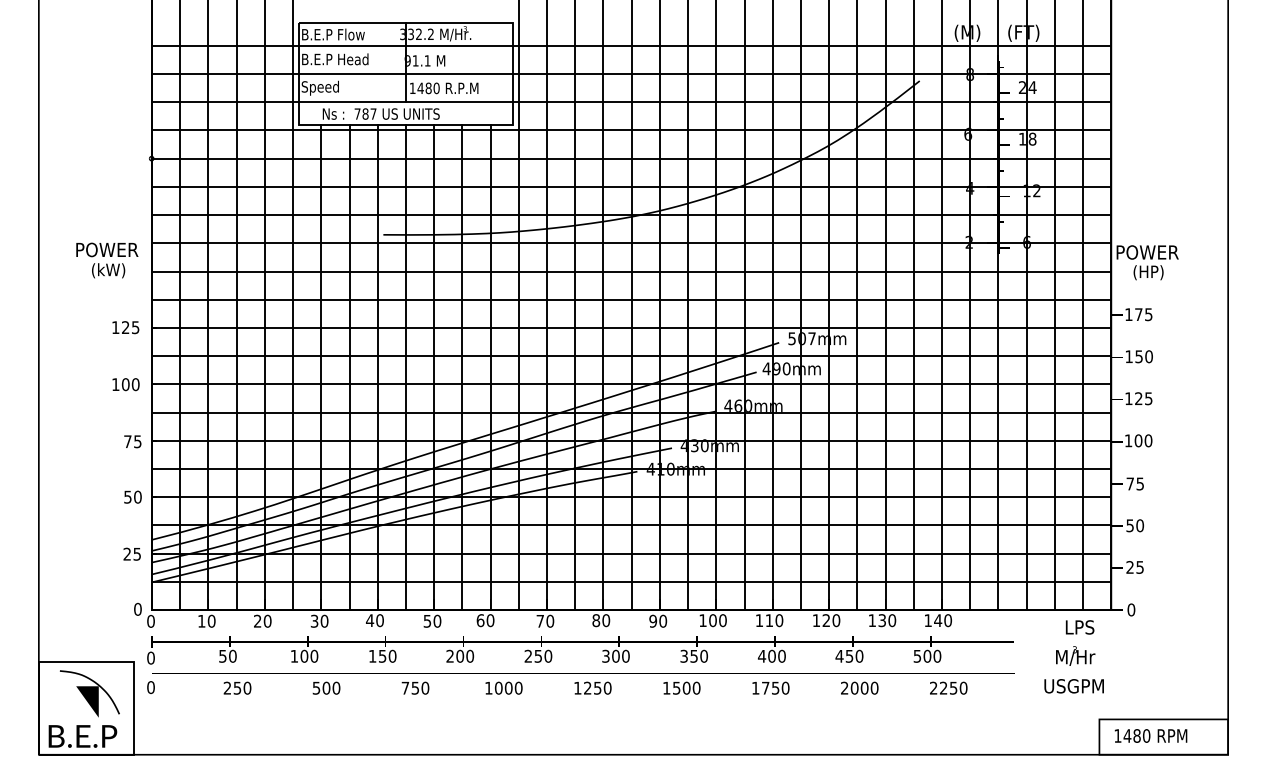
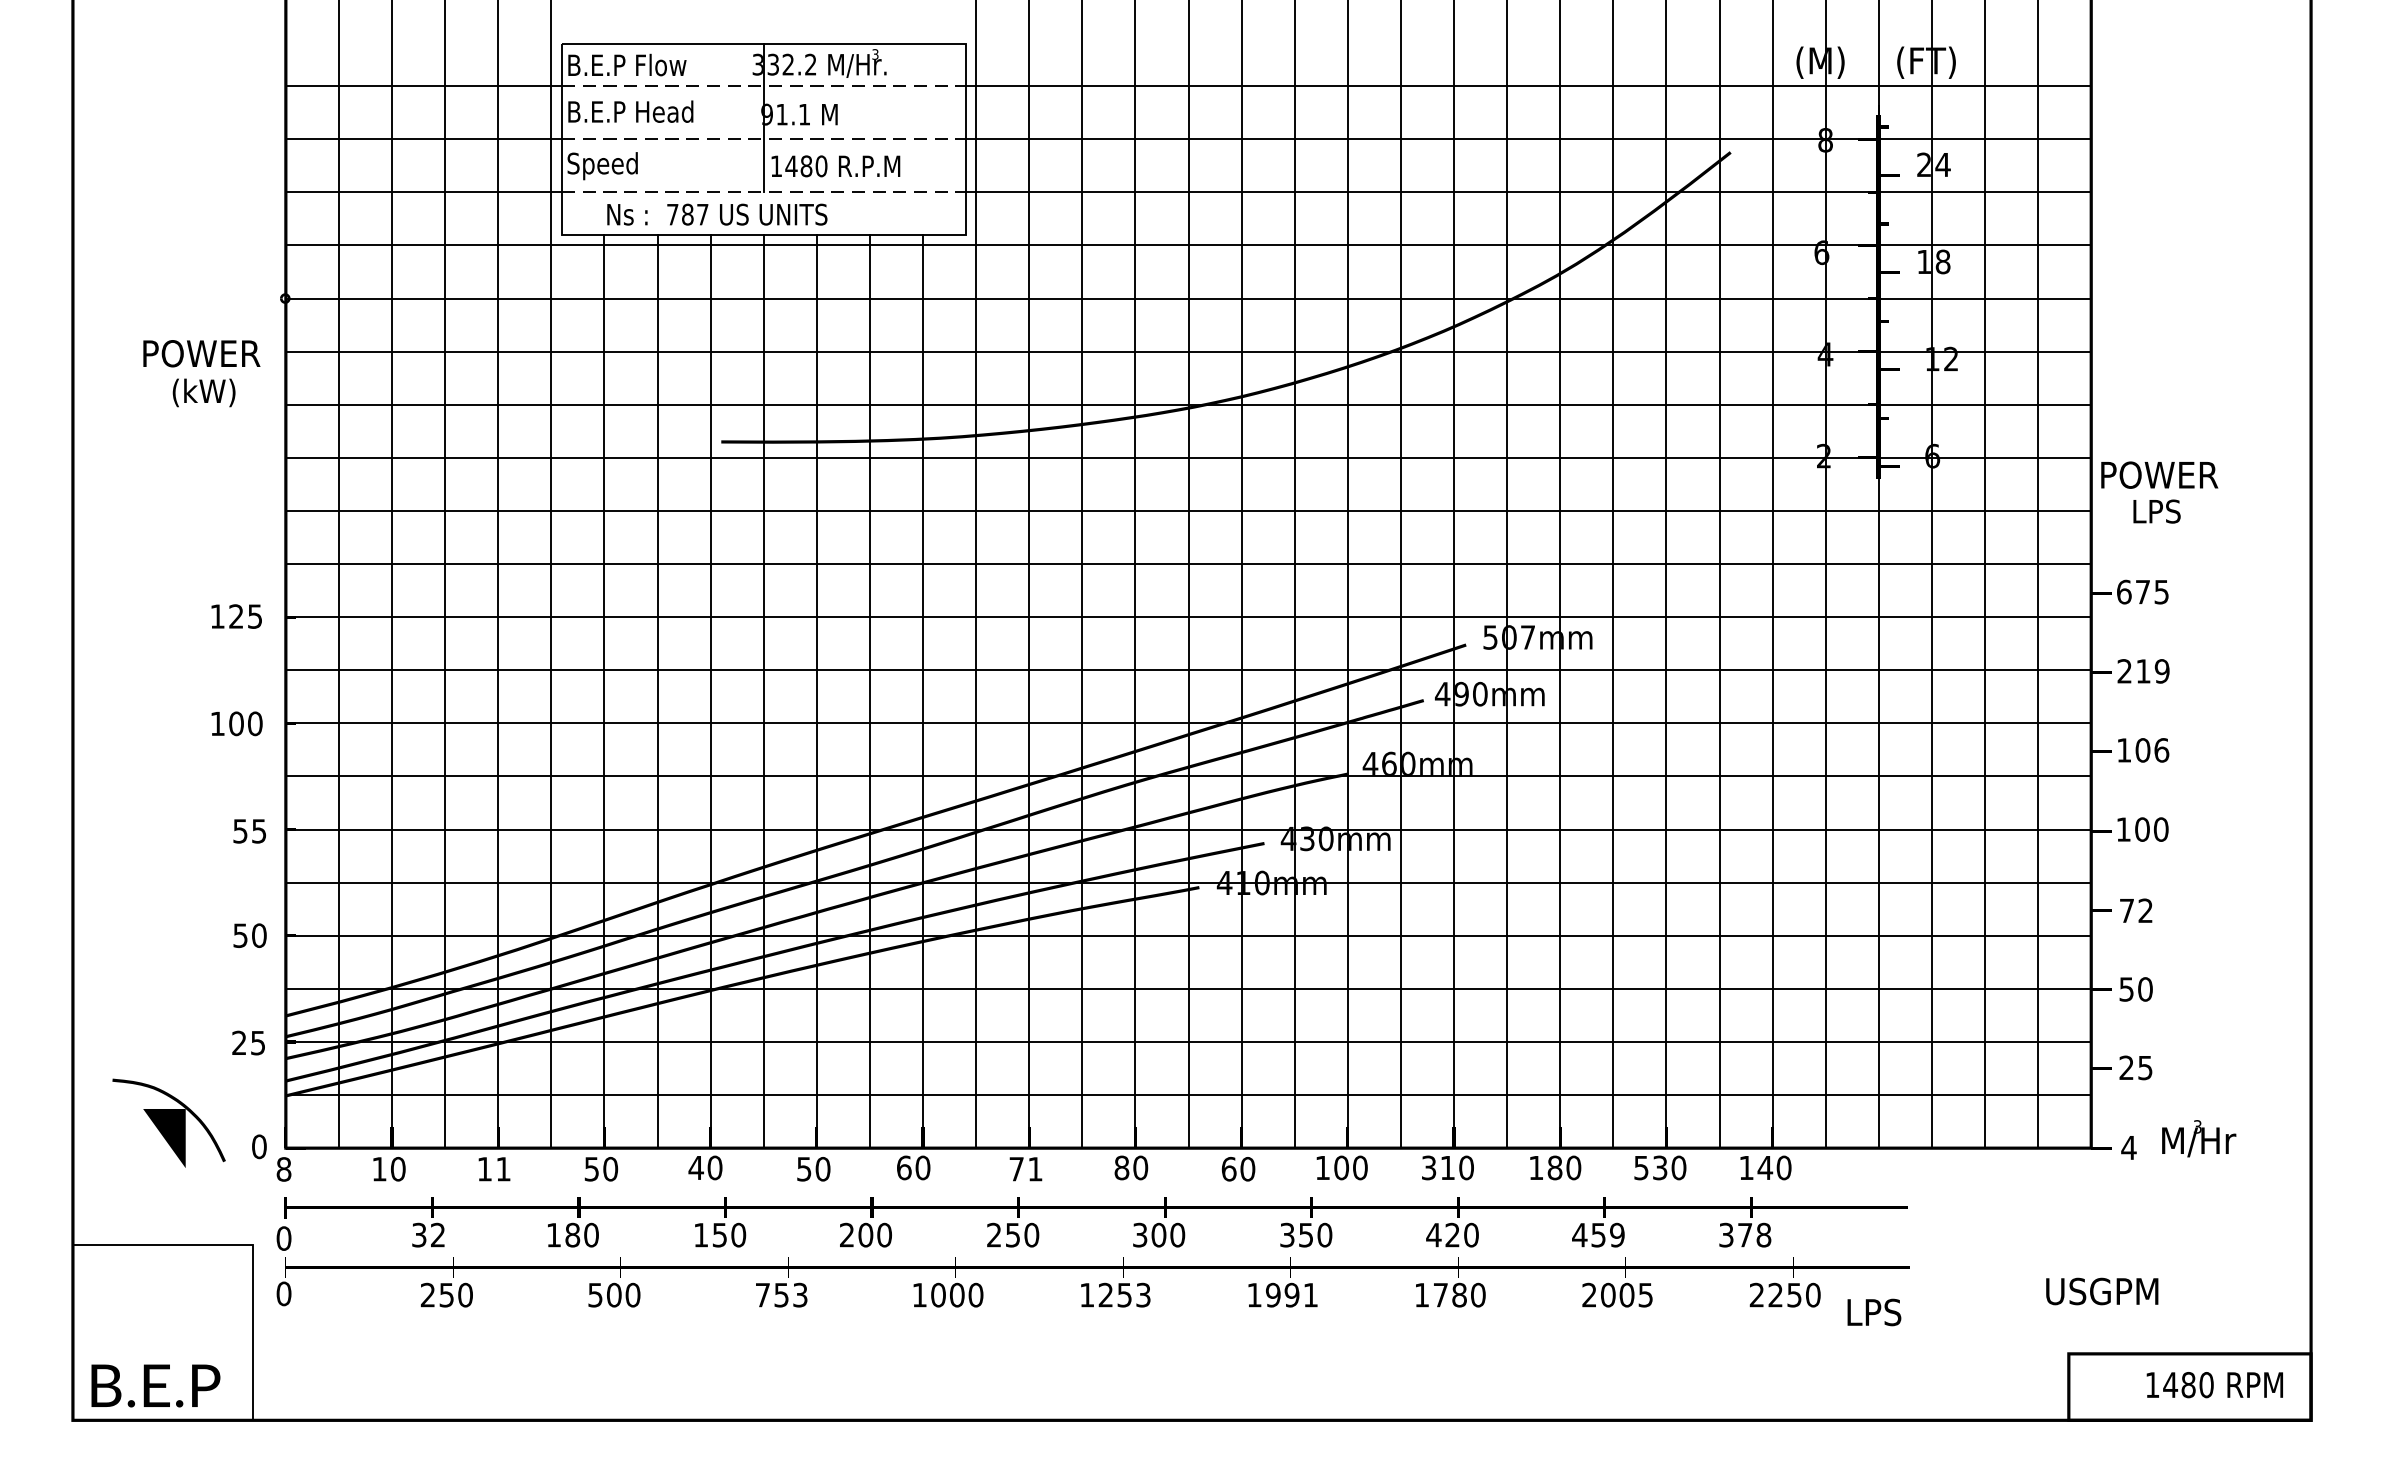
line: (406, 45) -> (764, 85), solid -> dashed
line: (406, 74) -> (764, 140), solid -> dashed
line: (406, 102) -> (764, 192), solid -> dashed
text: (107, 260) -> (202, 373), moved
text: (1148, 272) -> (2161, 512), (HP) -> LPS
text: (1128, 314) -> (2123, 591), 175 -> 675
text: (1138, 356) -> (2142, 670), 150 -> 219
text: (1143, 398) -> (2151, 749), 125 -> 106
text: (127, 441) -> (239, 830), 75 -> 55
text: (1139, 483) -> (2144, 909), 75 -> 72
text: (1131, 609) -> (2129, 1147), 0 -> 4
text: (262, 620) -> (493, 1167), 20 -> 11
text: (314, 620) -> (591, 1167), 30 -> 50
text: (550, 620) -> (1035, 1167), 70 -> 71
text: (653, 620) -> (1229, 1167), 90 -> 60
text: (759, 620) -> (1429, 1167), 110 -> 310
text: (826, 620) -> (1555, 1167), 120 -> 180
text: (871, 620) -> (1639, 1167), 130 -> 530
text: (150, 621) -> (283, 1169), 0 -> 8
text: (1079, 627) -> (1873, 1312), moved
text: (227, 655) -> (427, 1233), 50 -> 32
text: (771, 655) -> (1451, 1233), 400 -> 420
text: (927, 655) -> (1745, 1233), 500 -> 378
text: (1075, 655) -> (2198, 1137), moved
text: (304, 656) -> (572, 1235), 100 -> 180
text: (859, 656) -> (1617, 1235), 450 -> 459
text: (1073, 686) -> (2100, 1291), moved
text: (425, 687) -> (800, 1293), 750 -> 753
text: (607, 687) -> (1143, 1293), 1250 -> 1253
text: (686, 687) -> (1291, 1293), 1500 -> 1991
text: (775, 687) -> (1459, 1293), 1750 -> 1780
text: (874, 687) -> (1645, 1293), 2000 -> 2005
part: (89, 693) -> (168, 1122), moved
text: (1150, 735) -> (2213, 1384), moved

